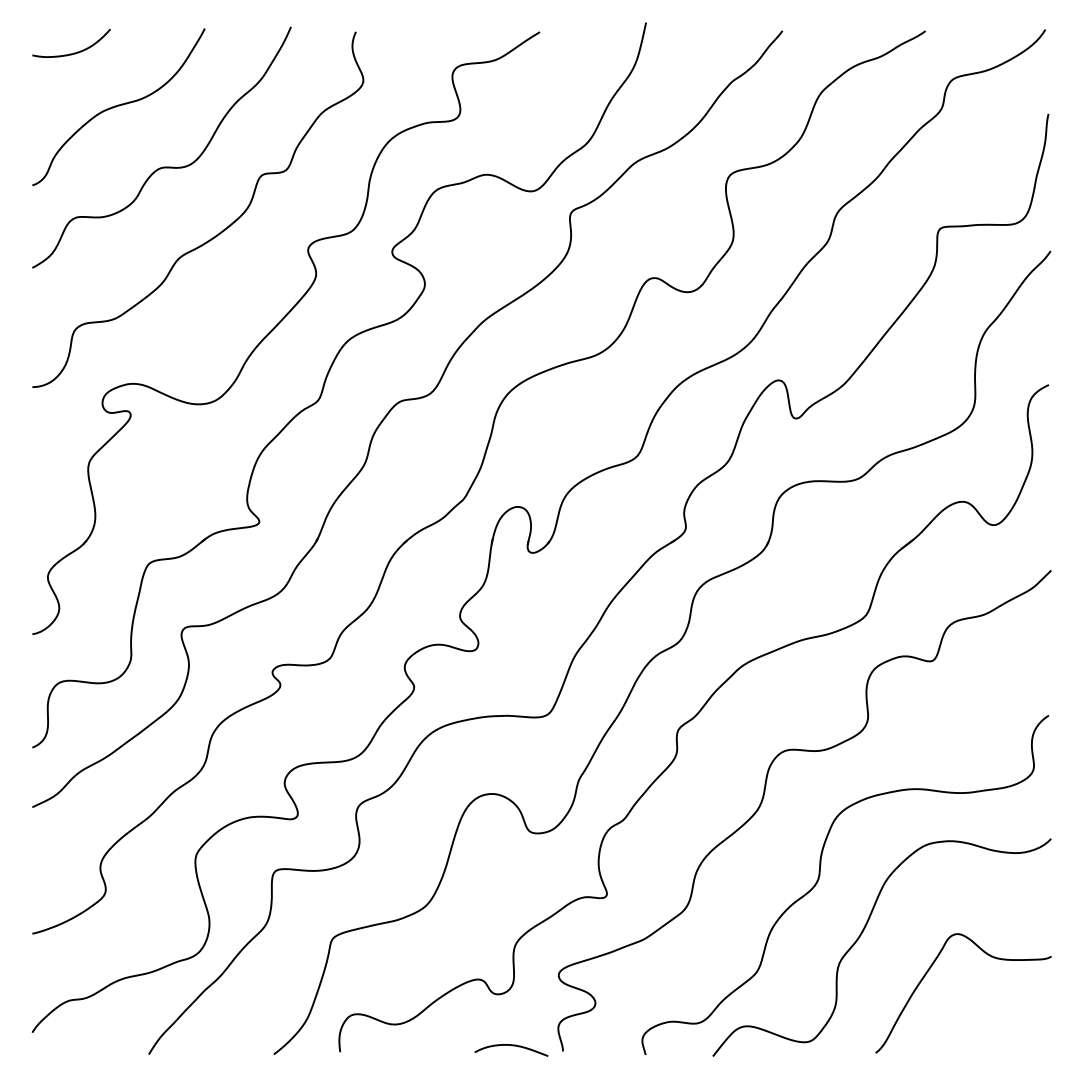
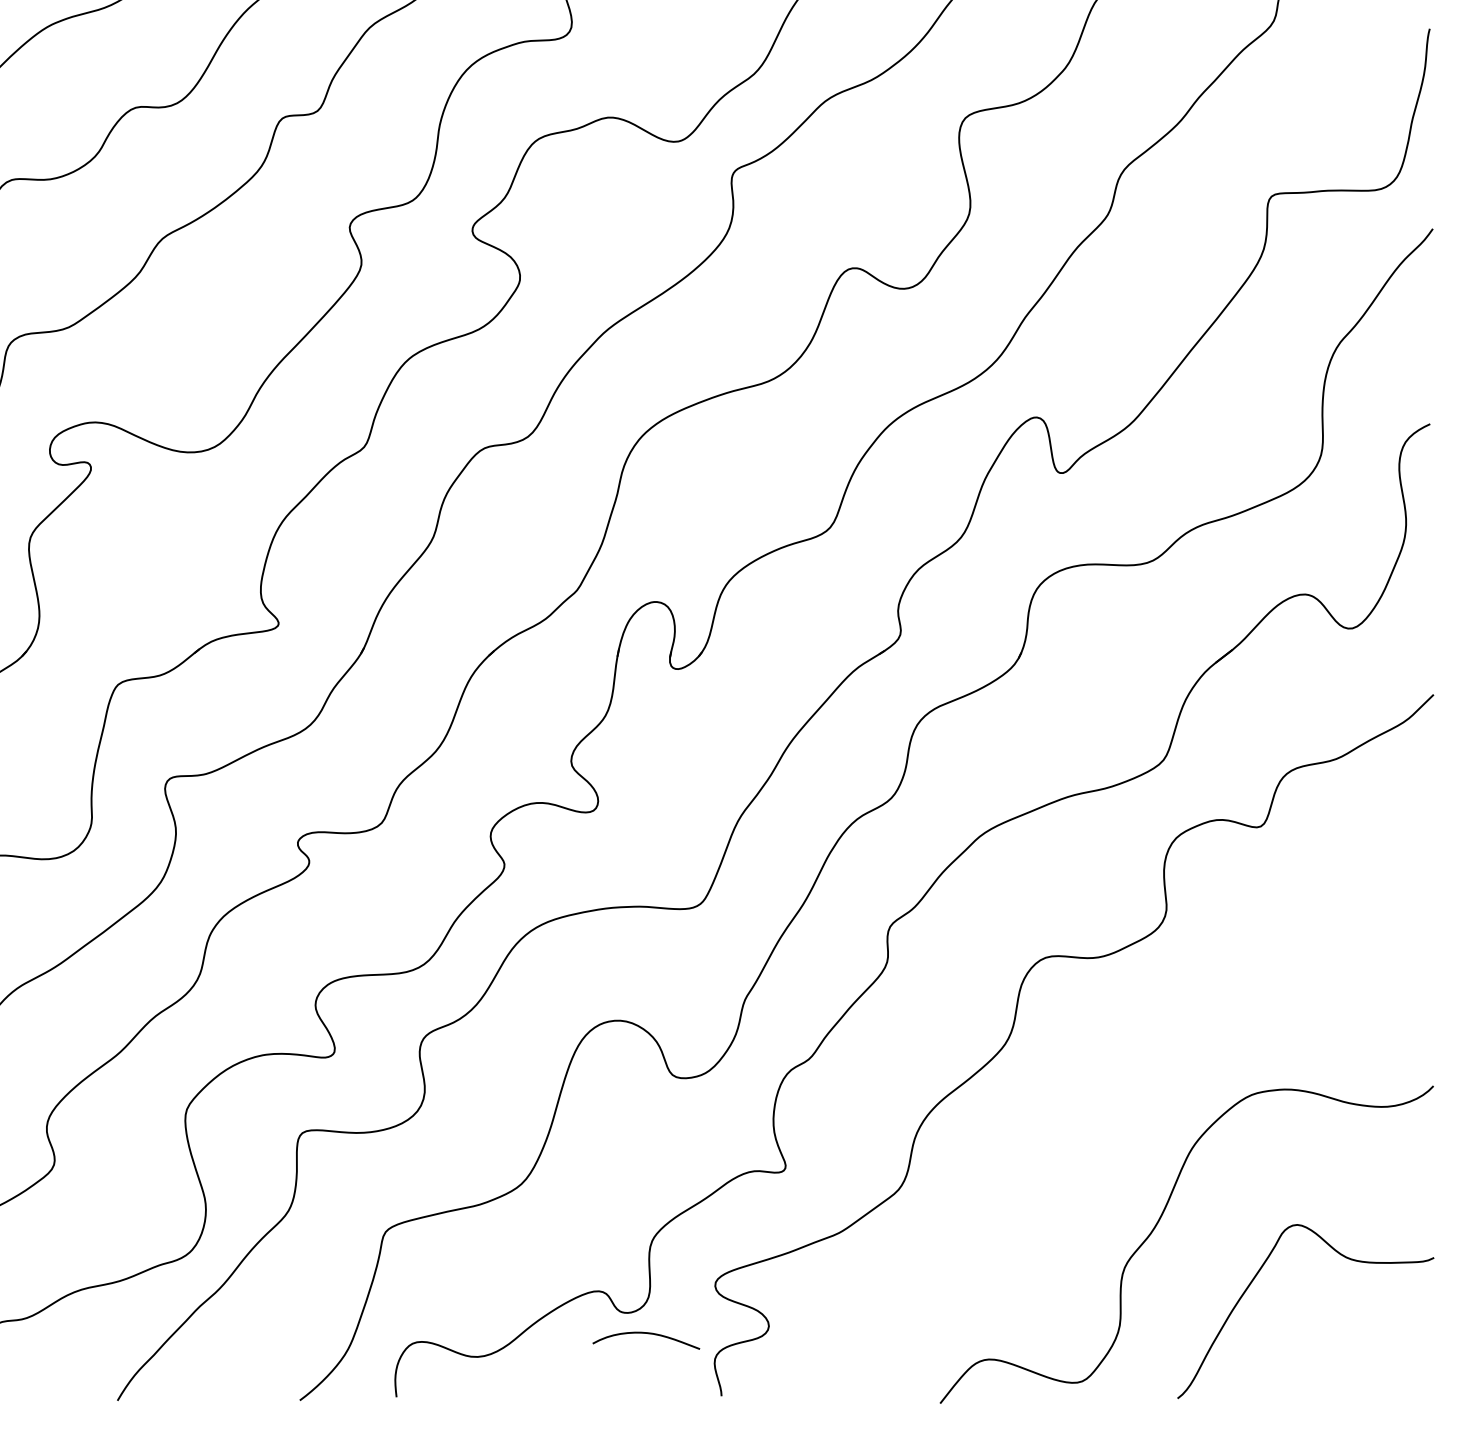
curve: (819, 879) -> (1095, 1145), removed
curve: (512, 1046) -> (647, 1335), moved

